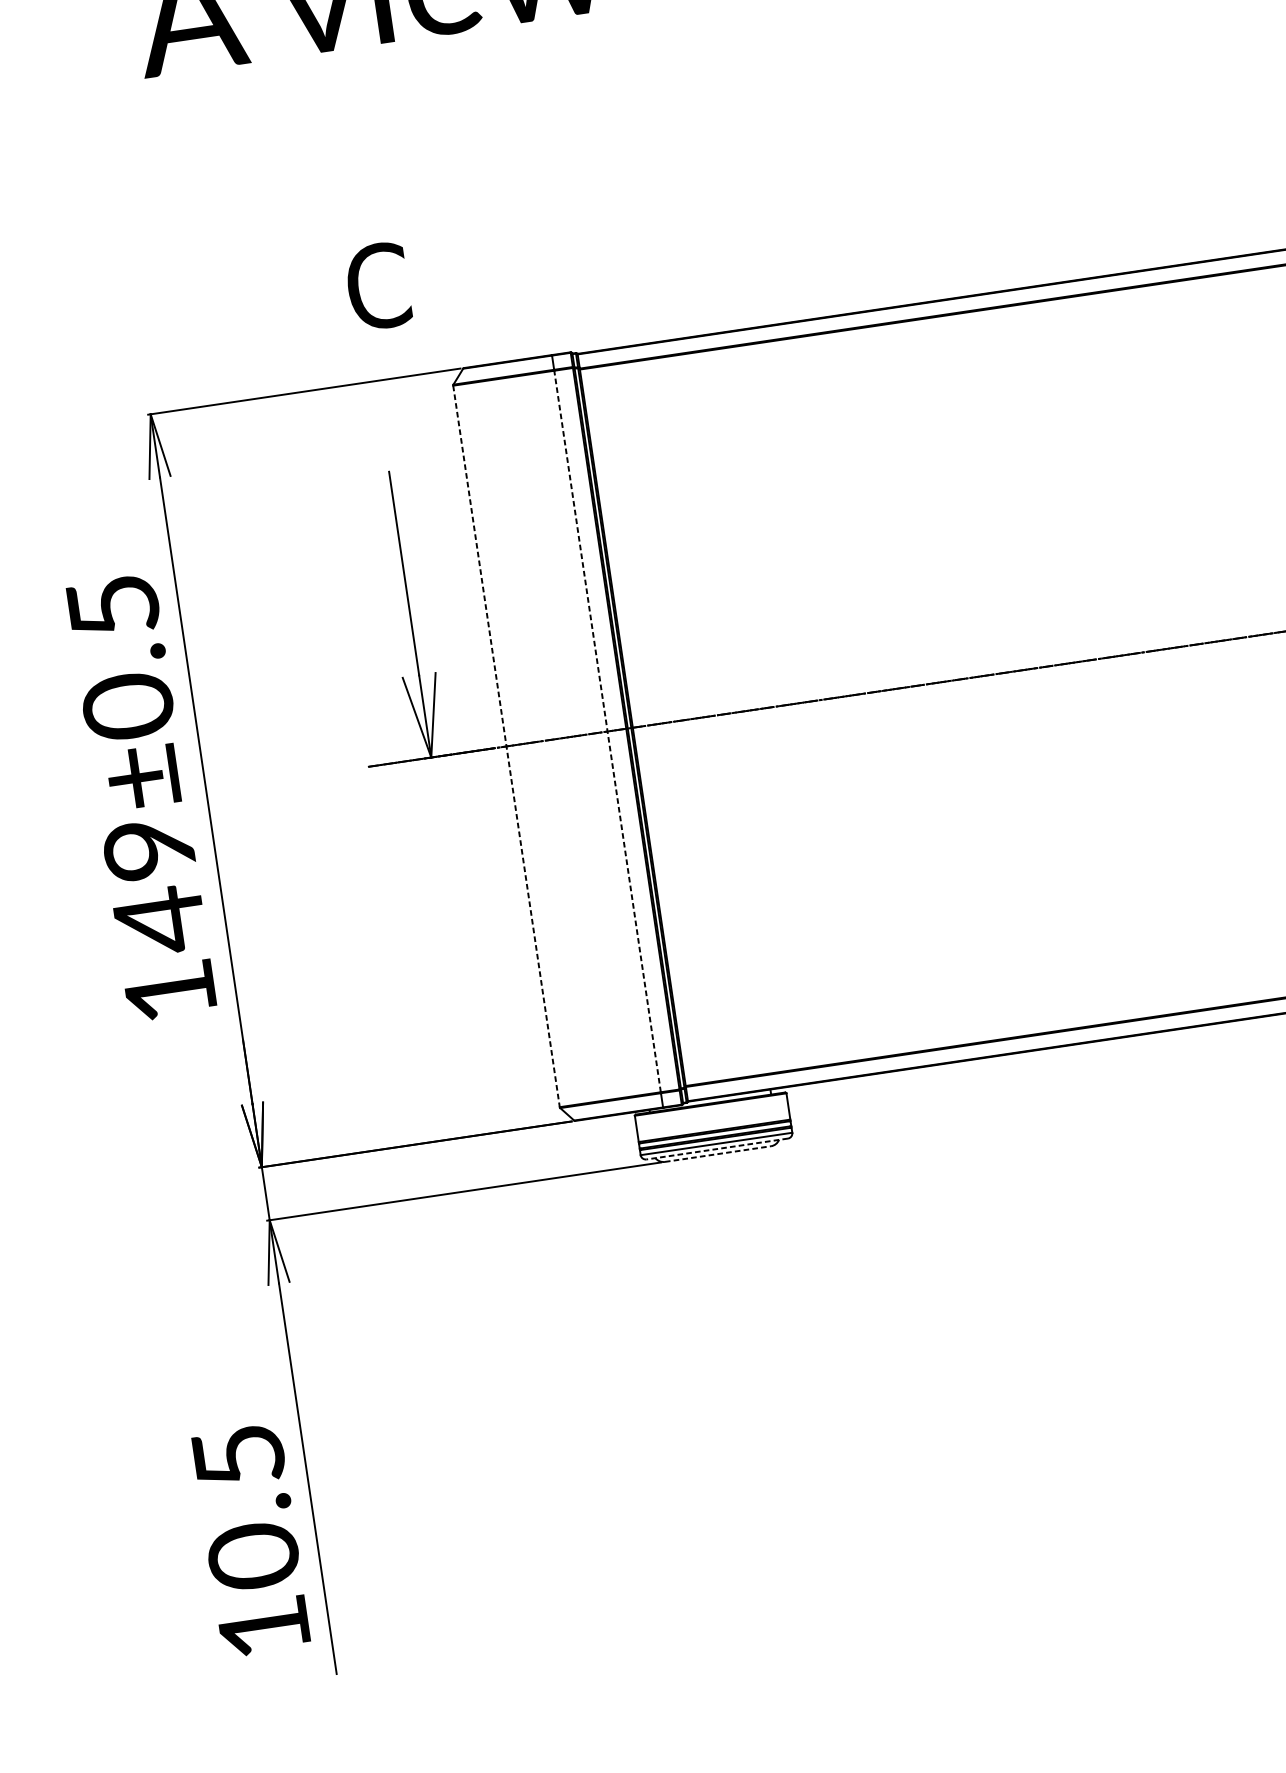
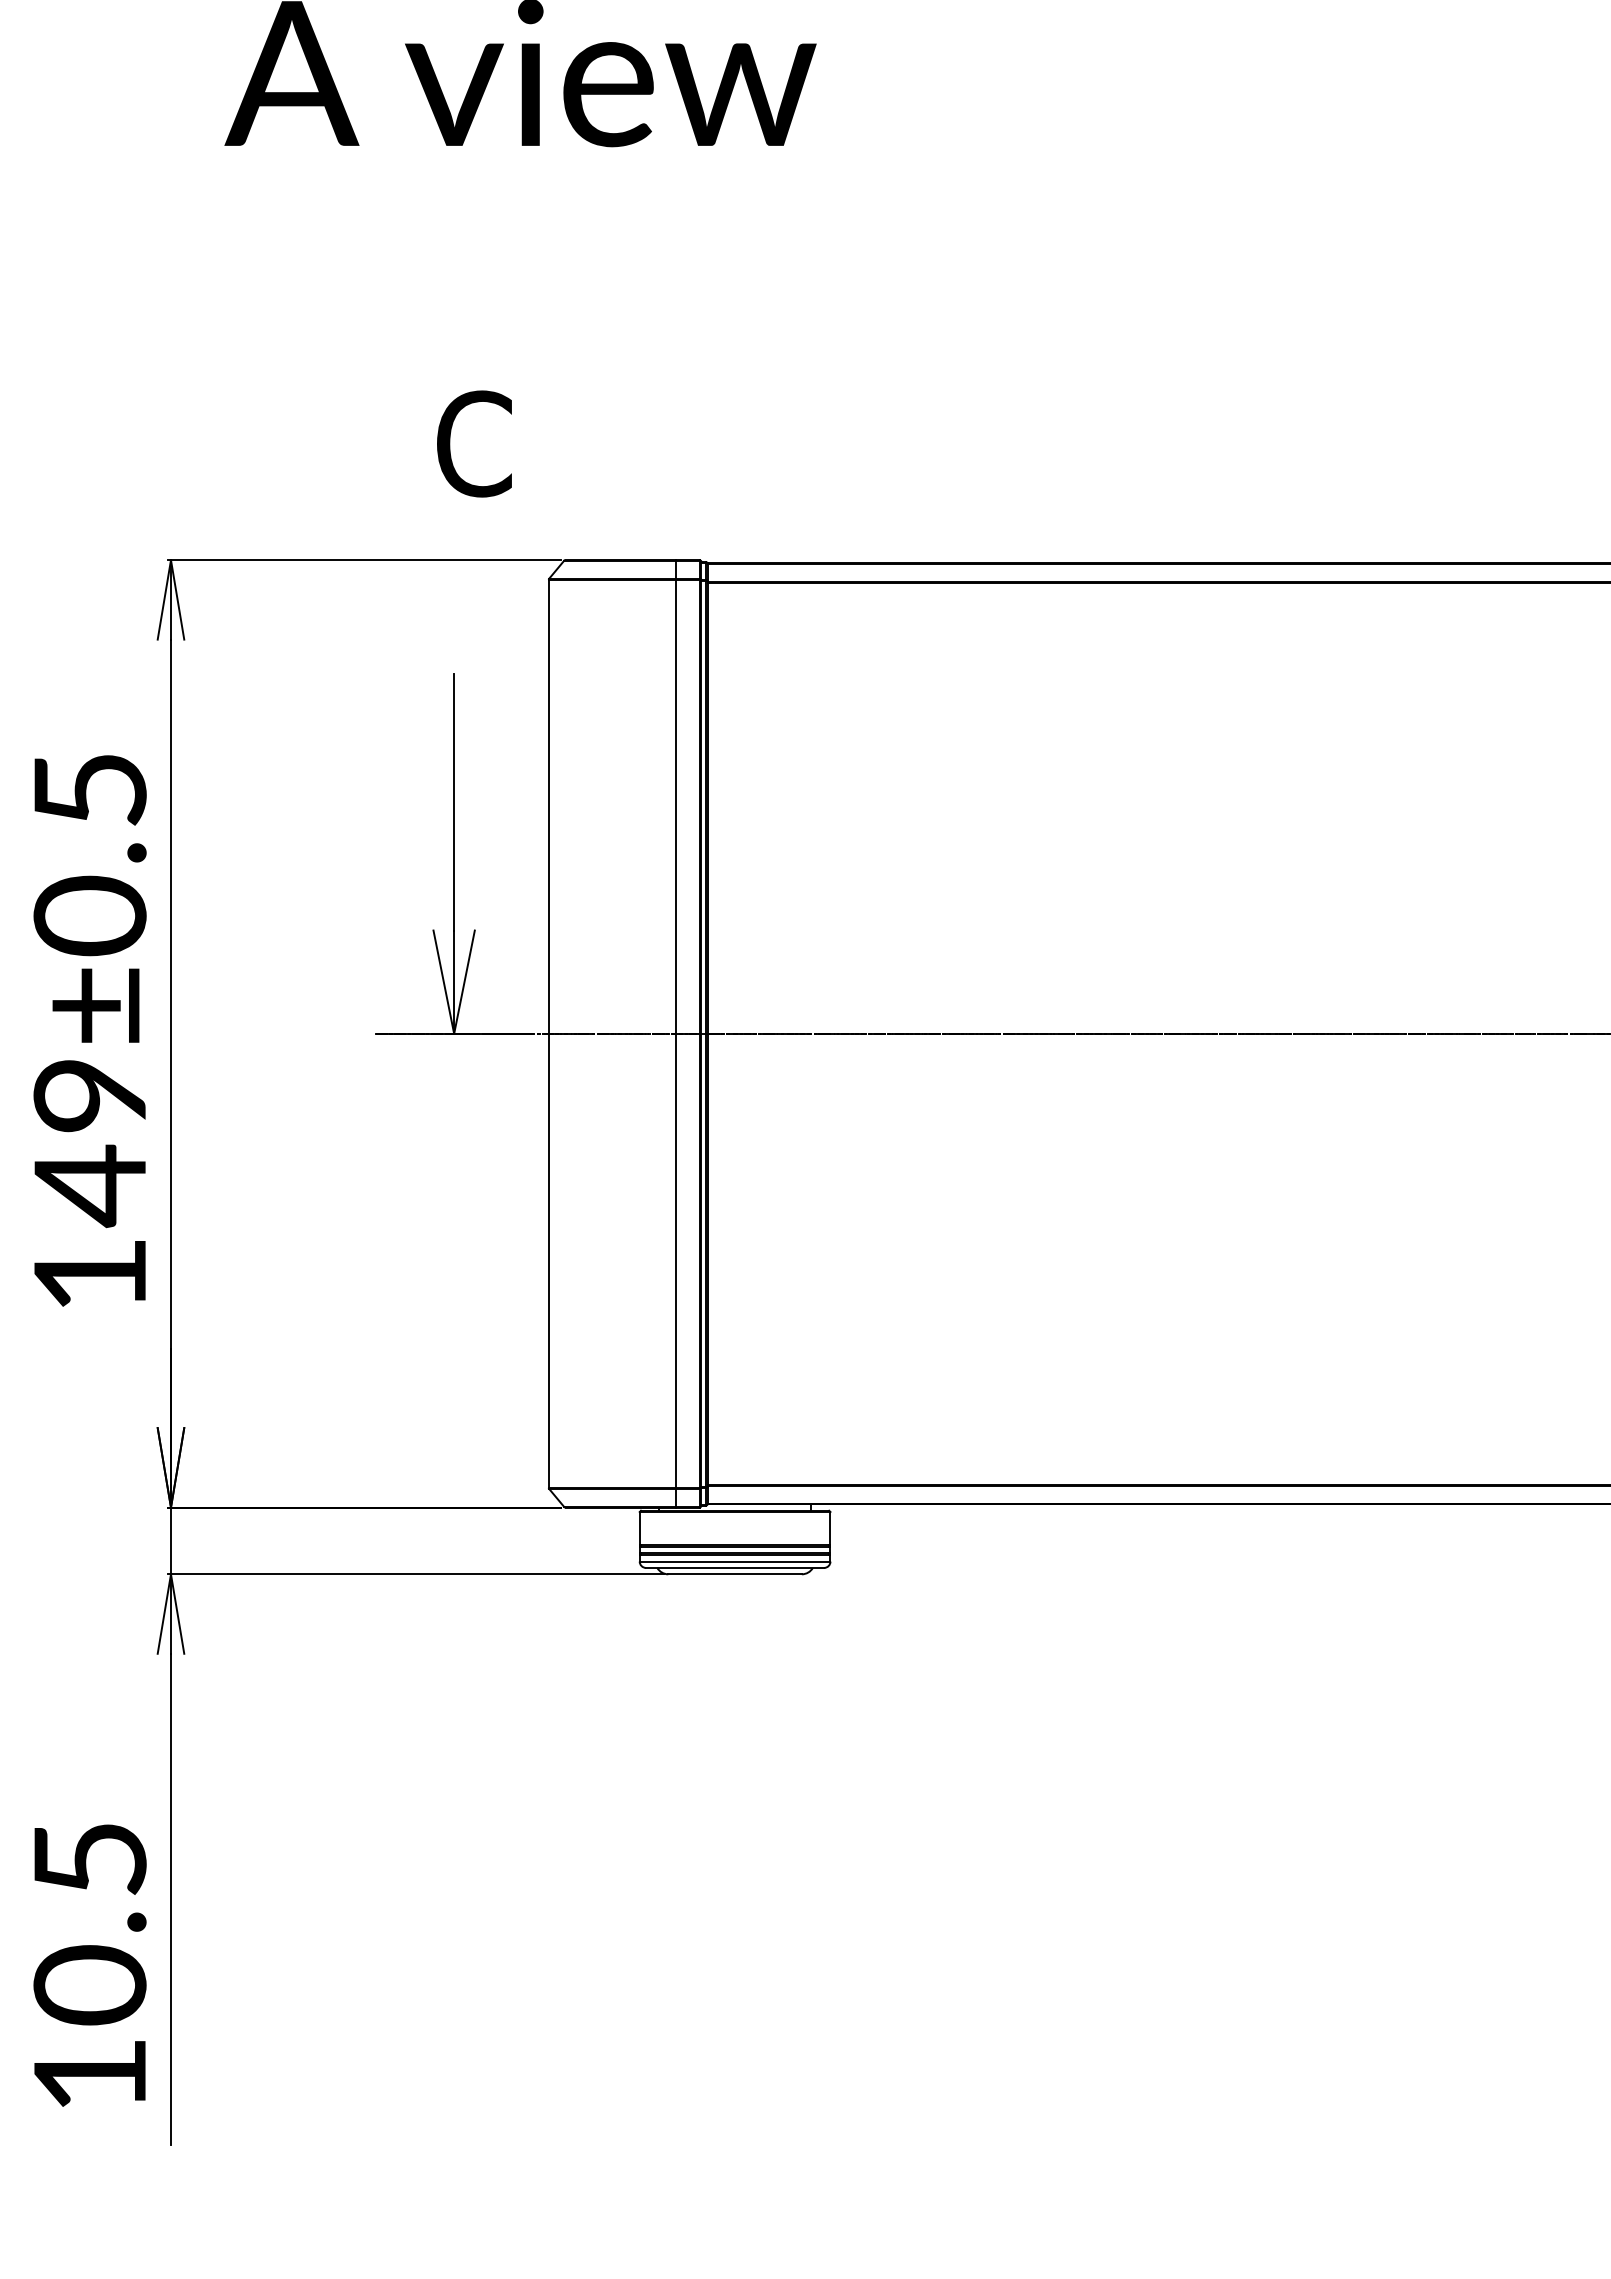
line: (607, 731) -> (675, 1033), dashed -> solid
line: (506, 746) -> (548, 1033), dashed -> solid
line: (716, 1148) -> (734, 1567), dashed -> solid
line: (718, 1154) -> (735, 1574), dashed -> solid

